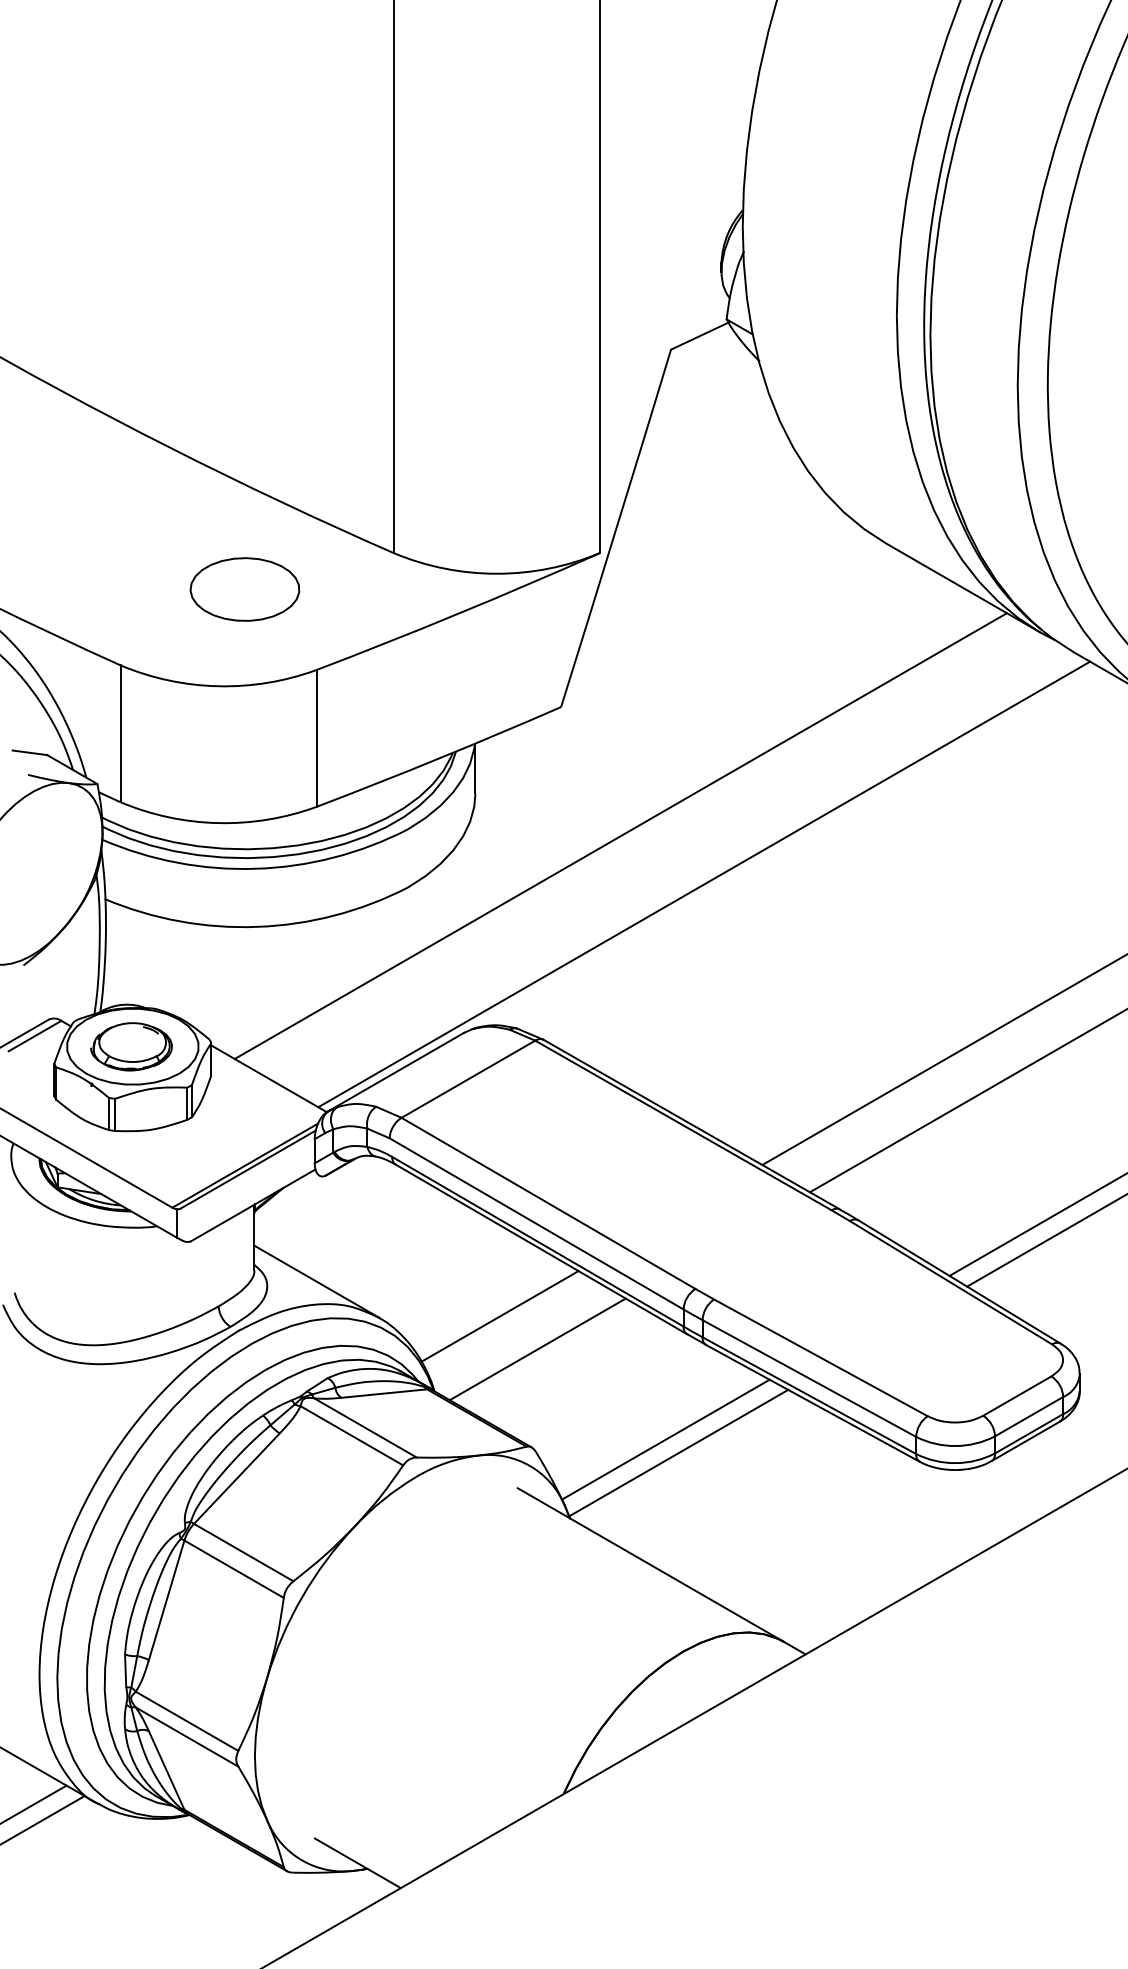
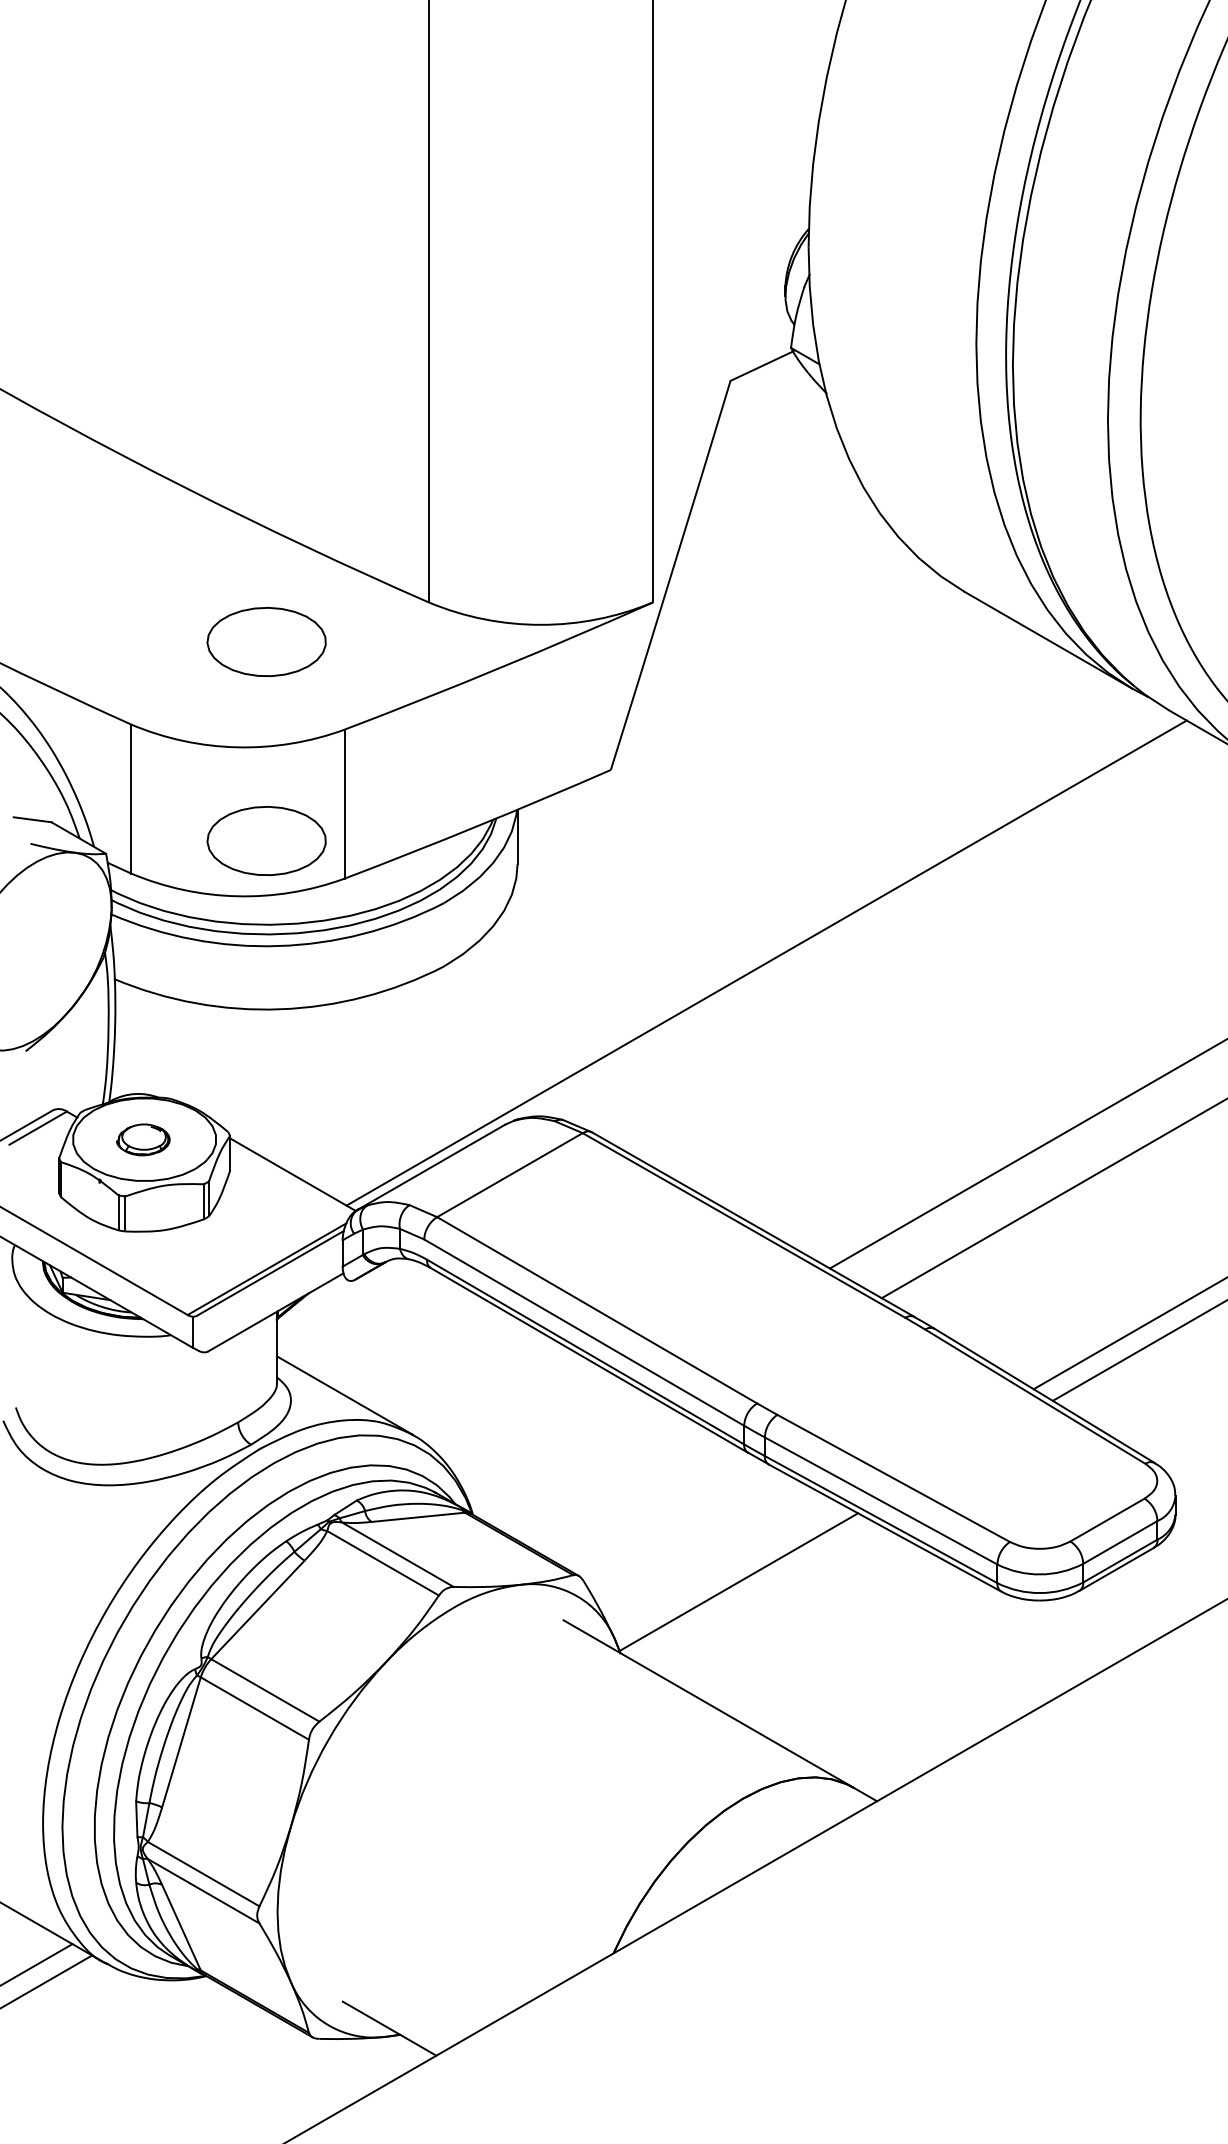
part: (244, 771) -> (266, 840), added
line: (620, 836) -> (675, 910), removed
part: (131, 1046) -> (143, 1139), size x0.6
line: (499, 1315) -> (543, 1432), removed
line: (537, 1348) -> (585, 1468), removed
line: (665, 1439) -> (724, 1567), removed

